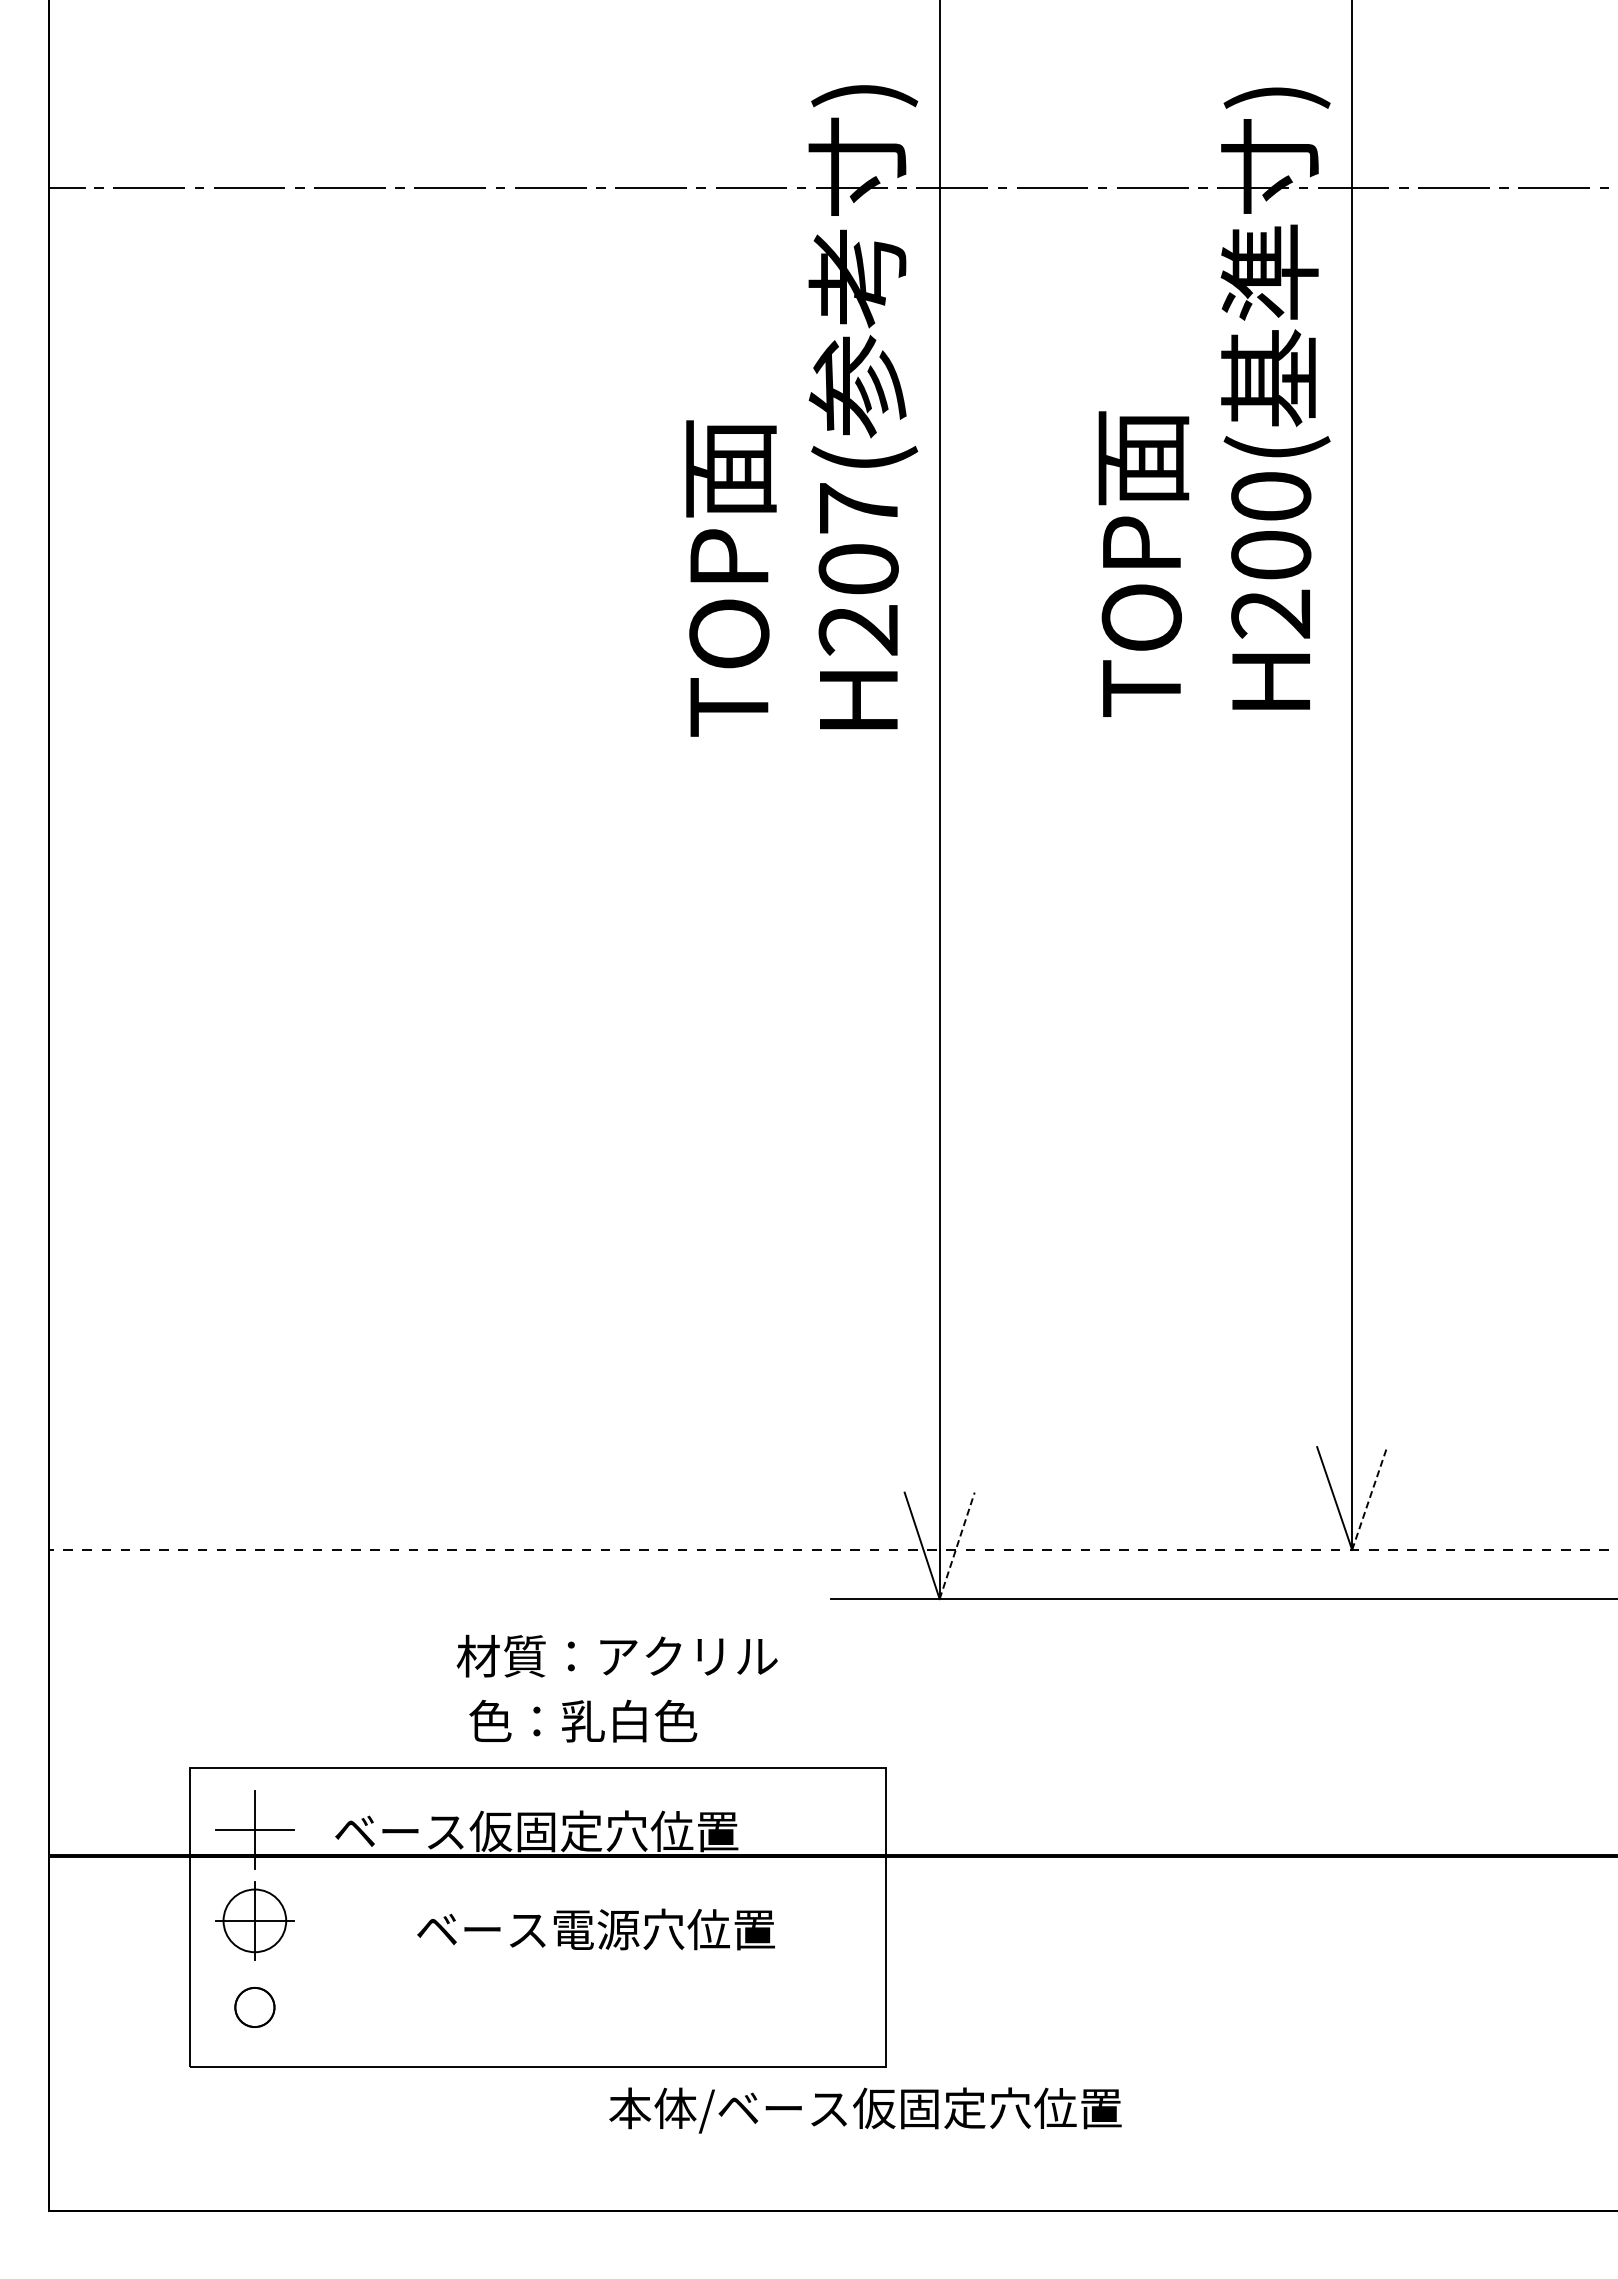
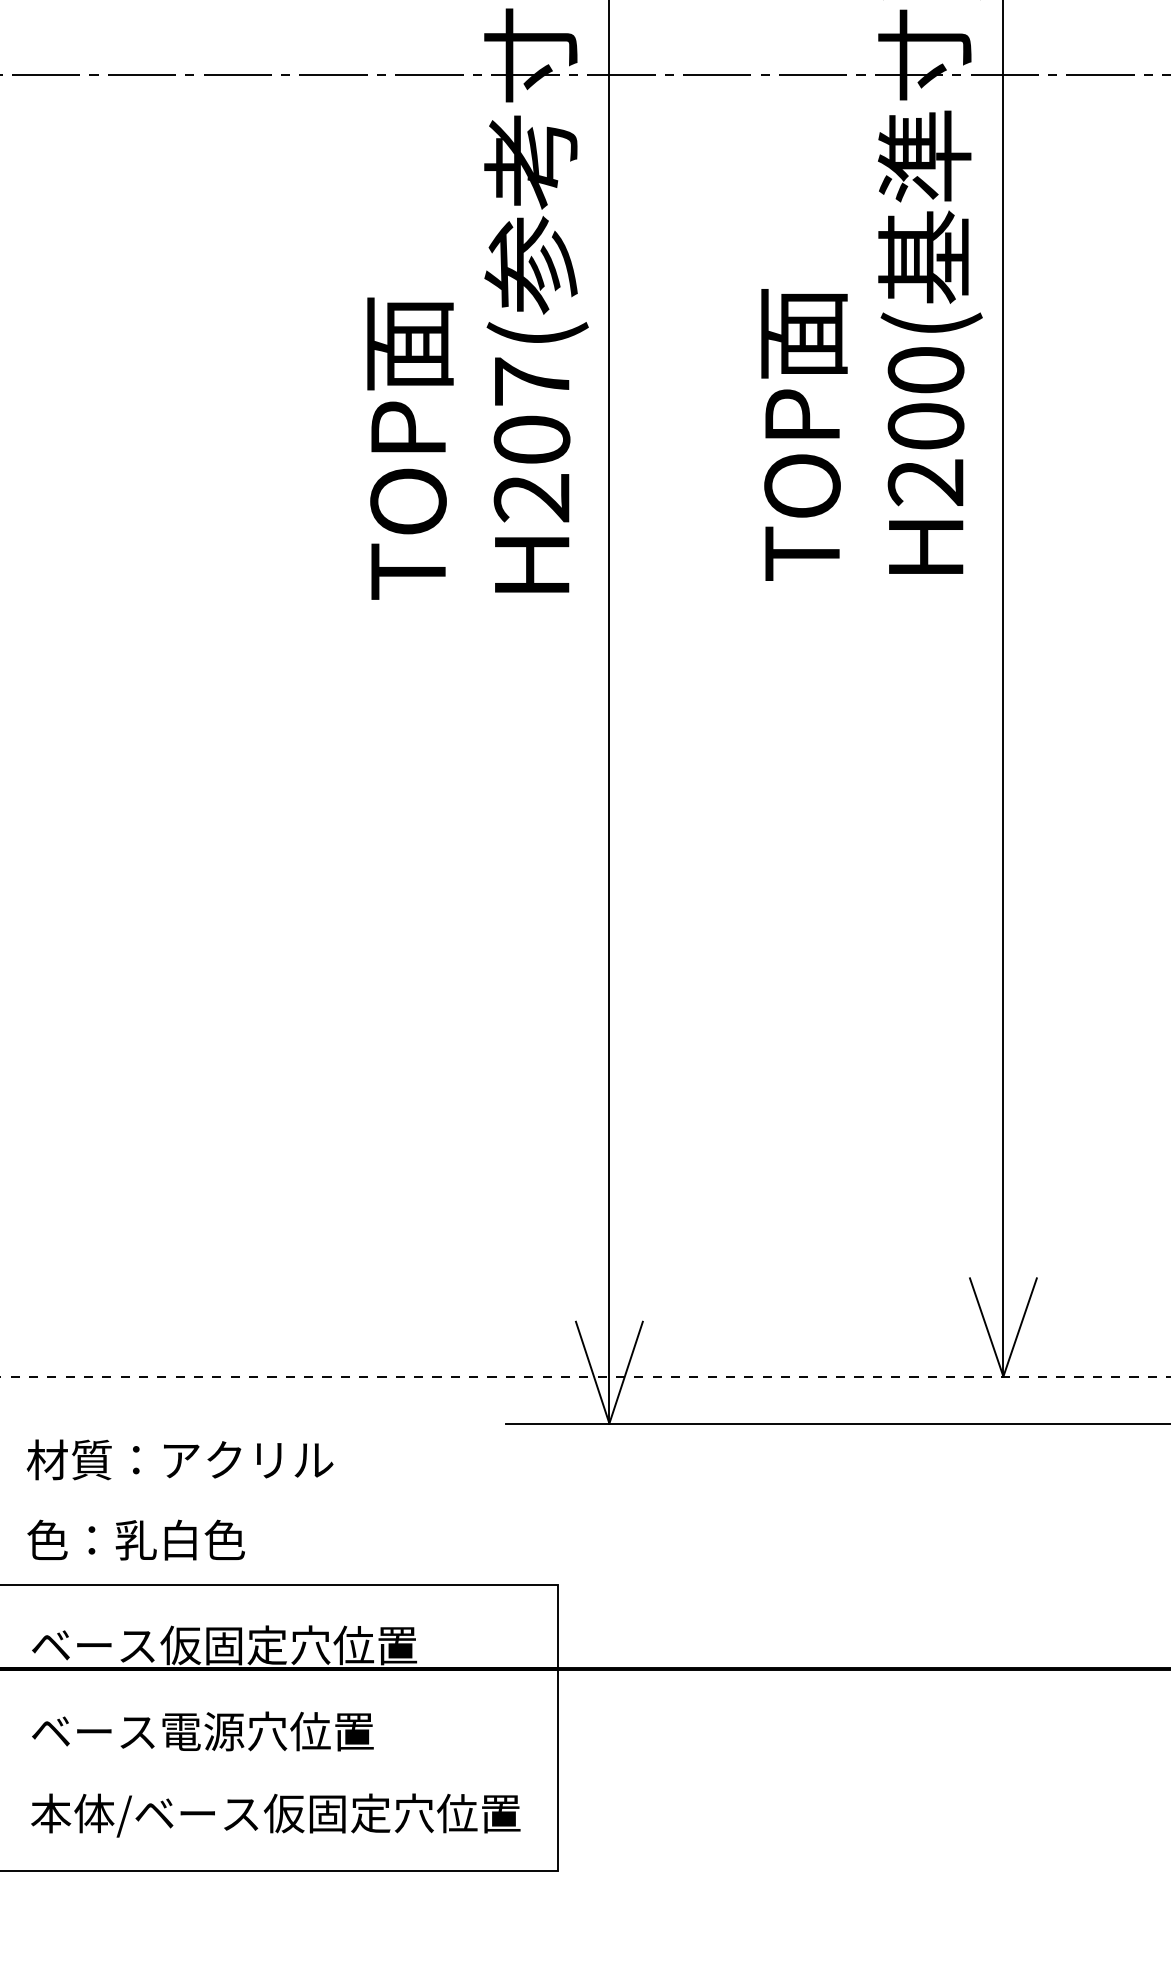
line: (1369, 1498) -> (1019, 1327), dashed -> solid
line: (957, 1545) -> (626, 1372), dashed -> solid
text: (616, 1655) -> (179, 1459), moved
text: (583, 1720) -> (136, 1539), moved
text: (595, 1929) -> (202, 1731), moved
text: (865, 2110) -> (275, 1815), moved

